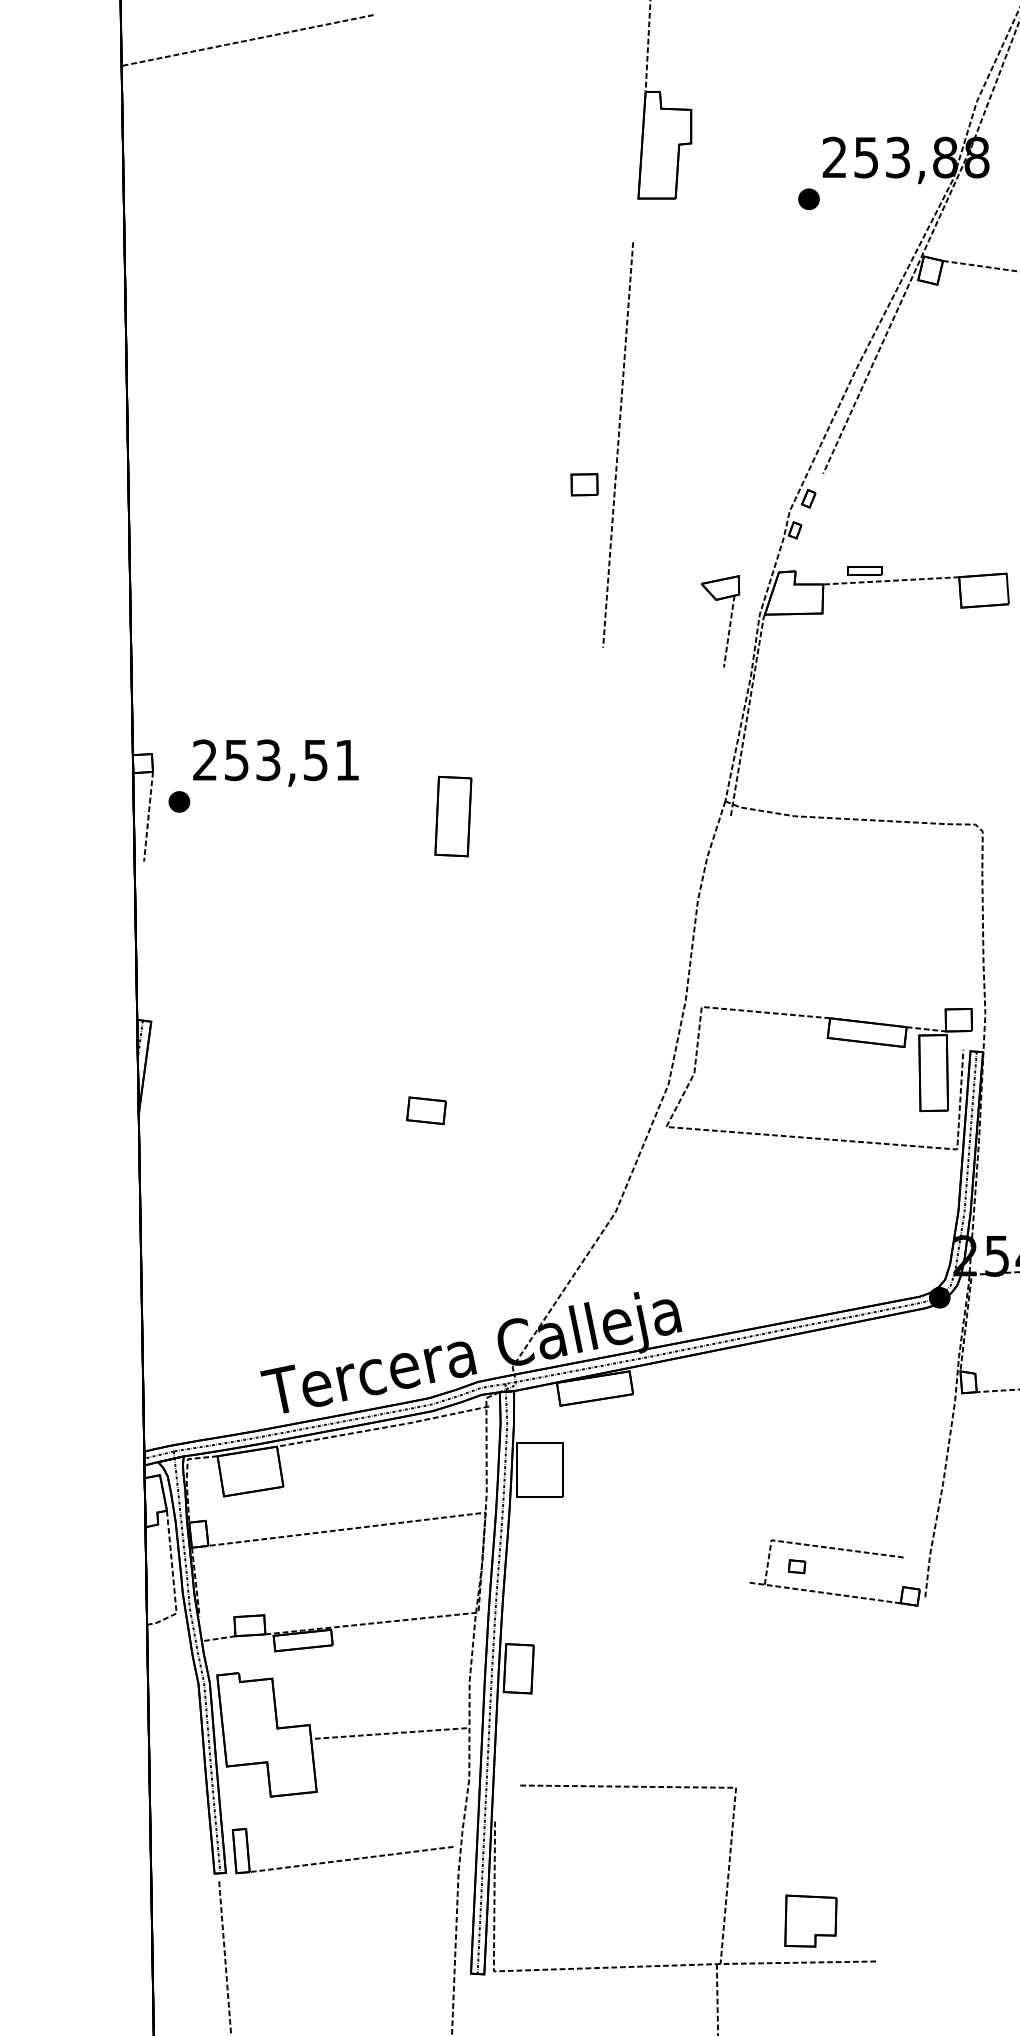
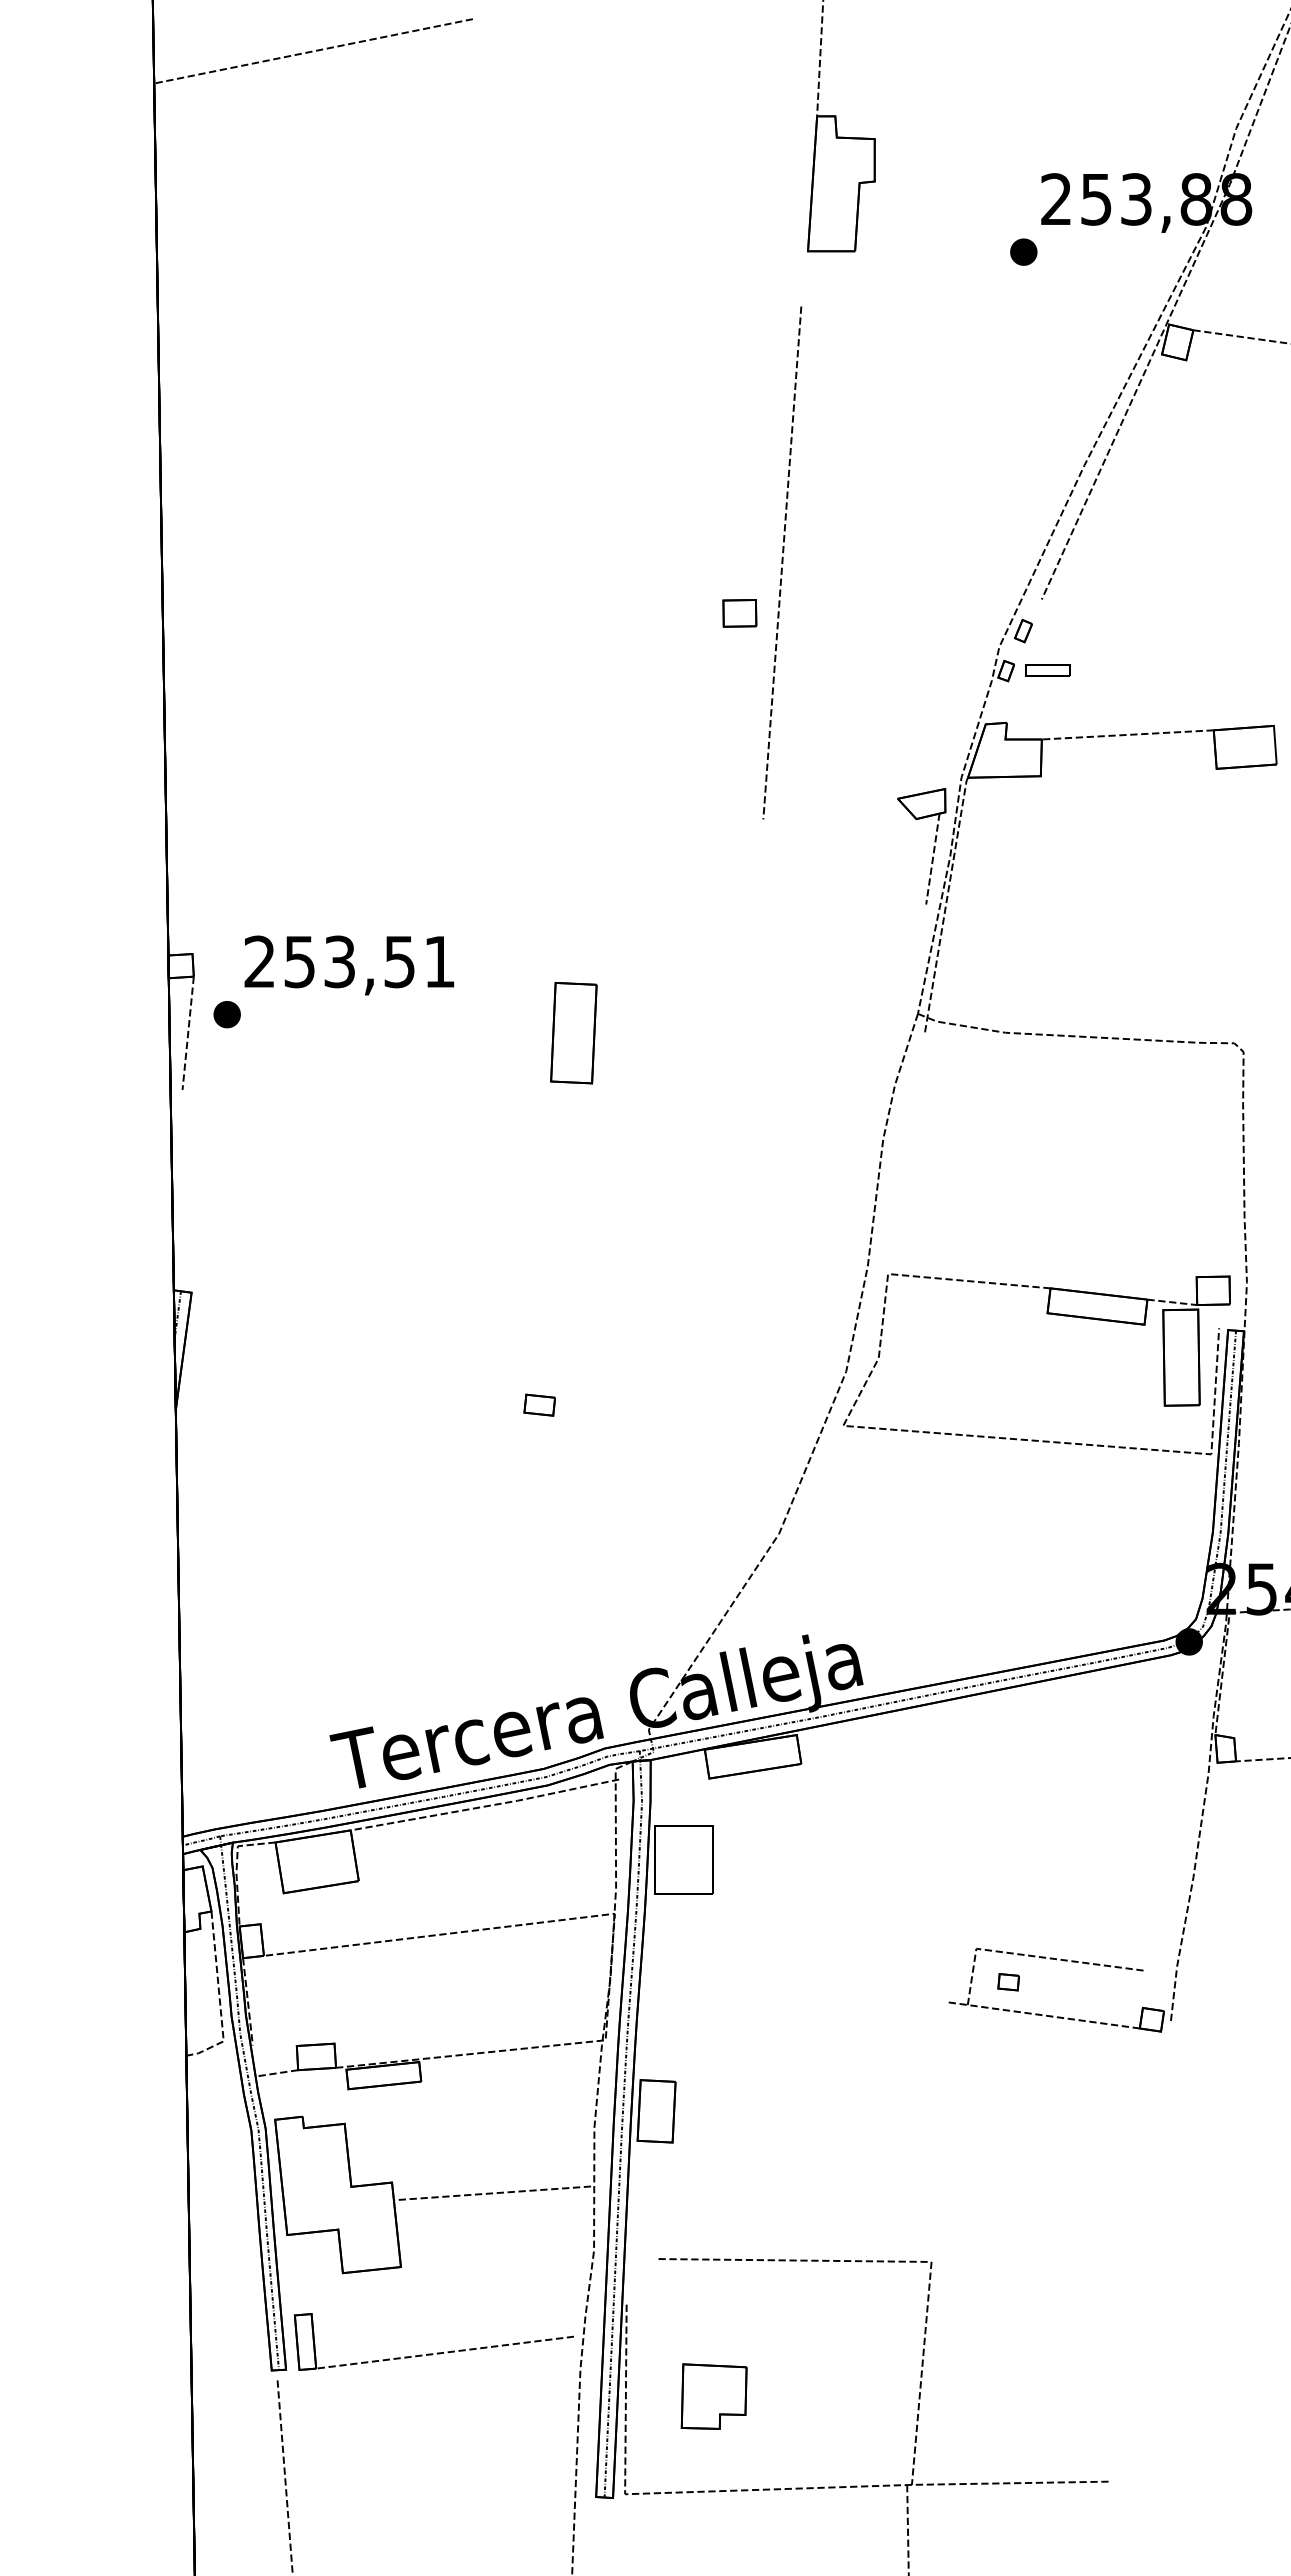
part: (864, 571) -> (1047, 670), moved
part: (729, 621) -> (933, 846), moved
part: (426, 1110) -> (539, 1404), size x0.62
part: (810, 1921) -> (713, 2396), moved

